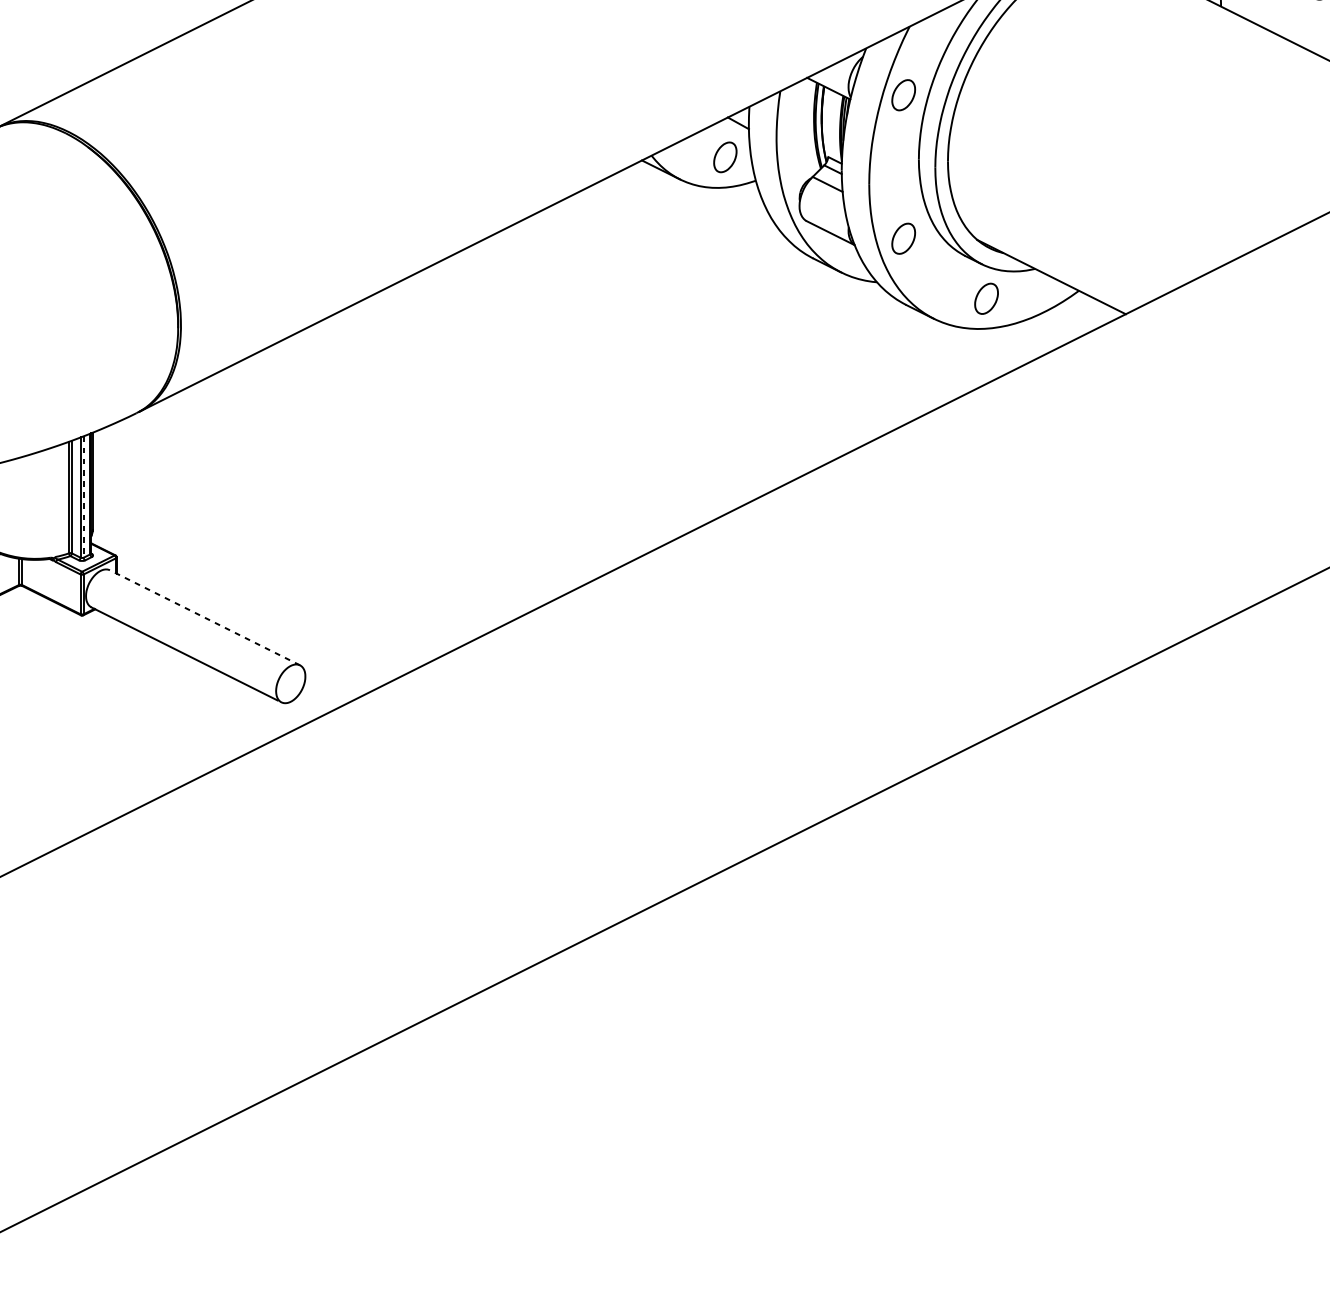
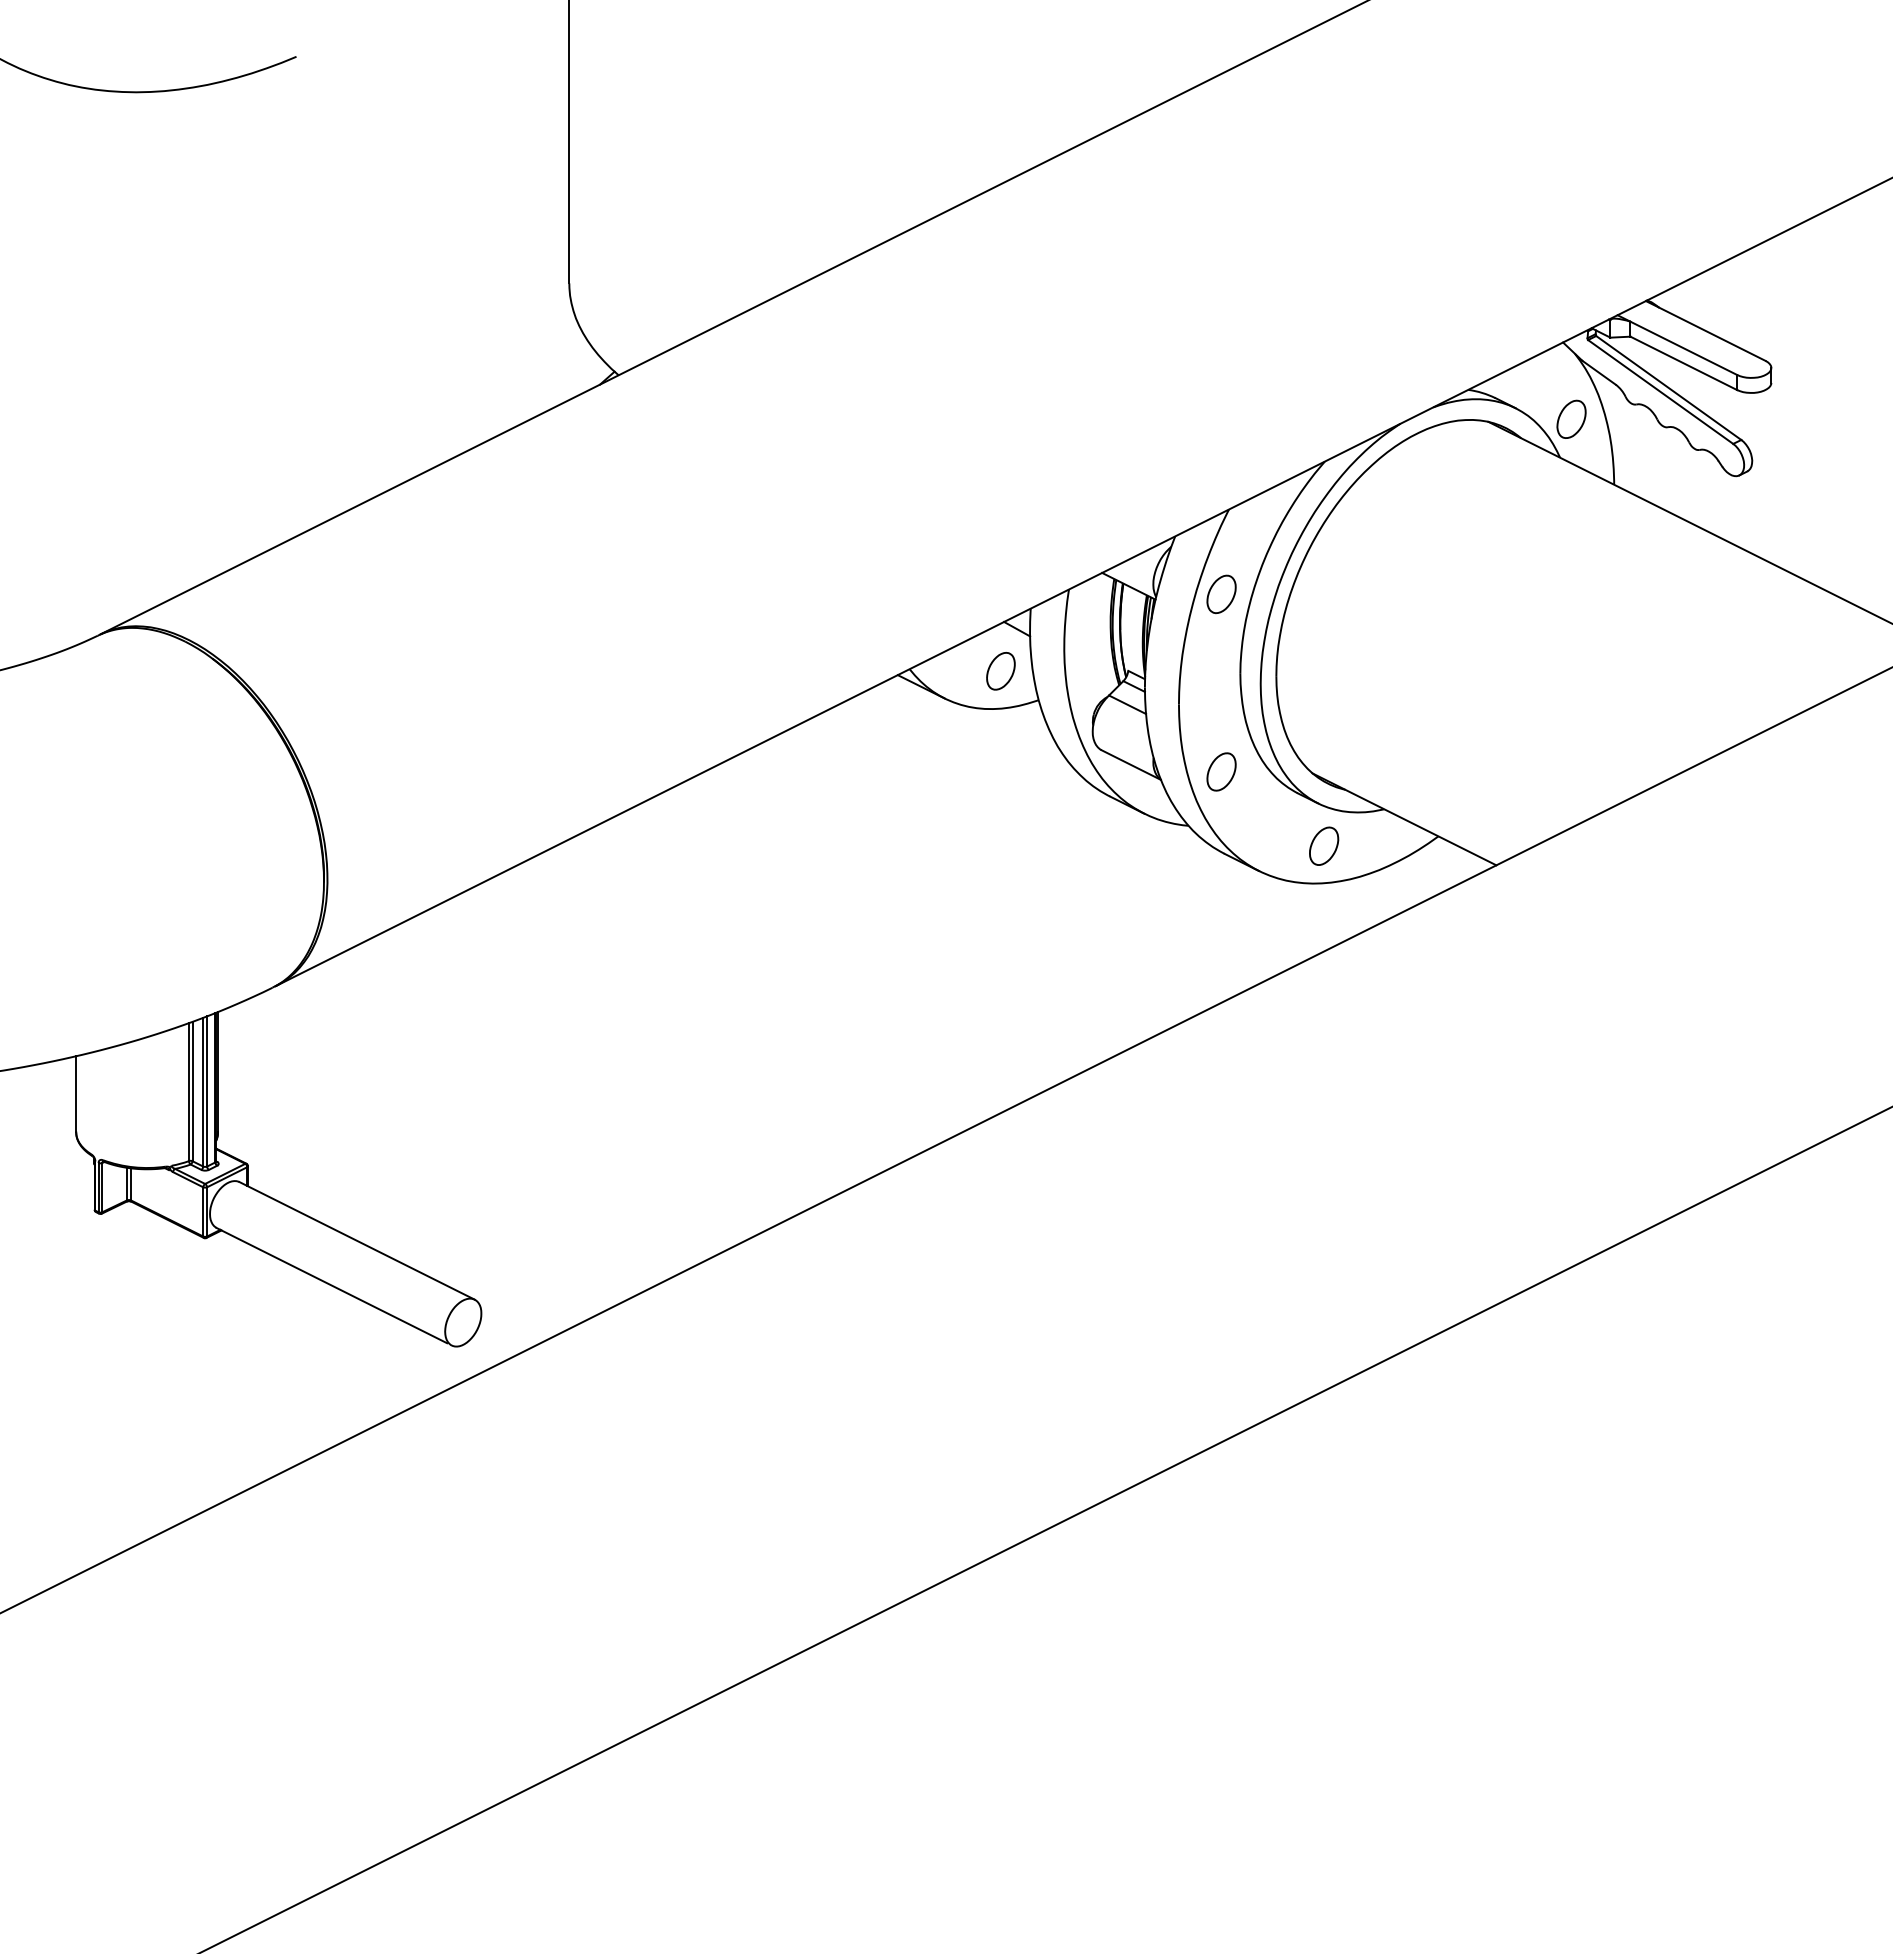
line: (84, 497) -> (207, 1091), dashed -> solid
line: (204, 617) -> (356, 1240), dashed -> solid

